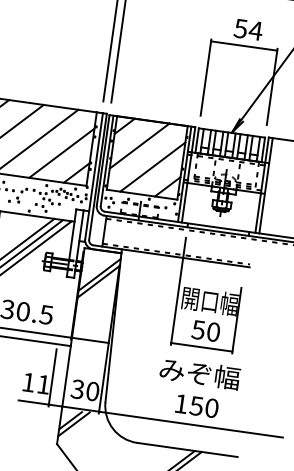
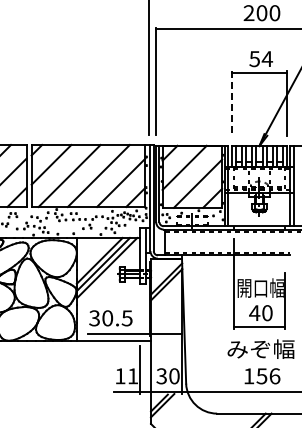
line: (205, 78) -> (231, 104), solid -> dashed
text: (198, 330) -> (254, 313), 50 -> 40
text: (211, 408) -> (274, 376), 150 -> 156

